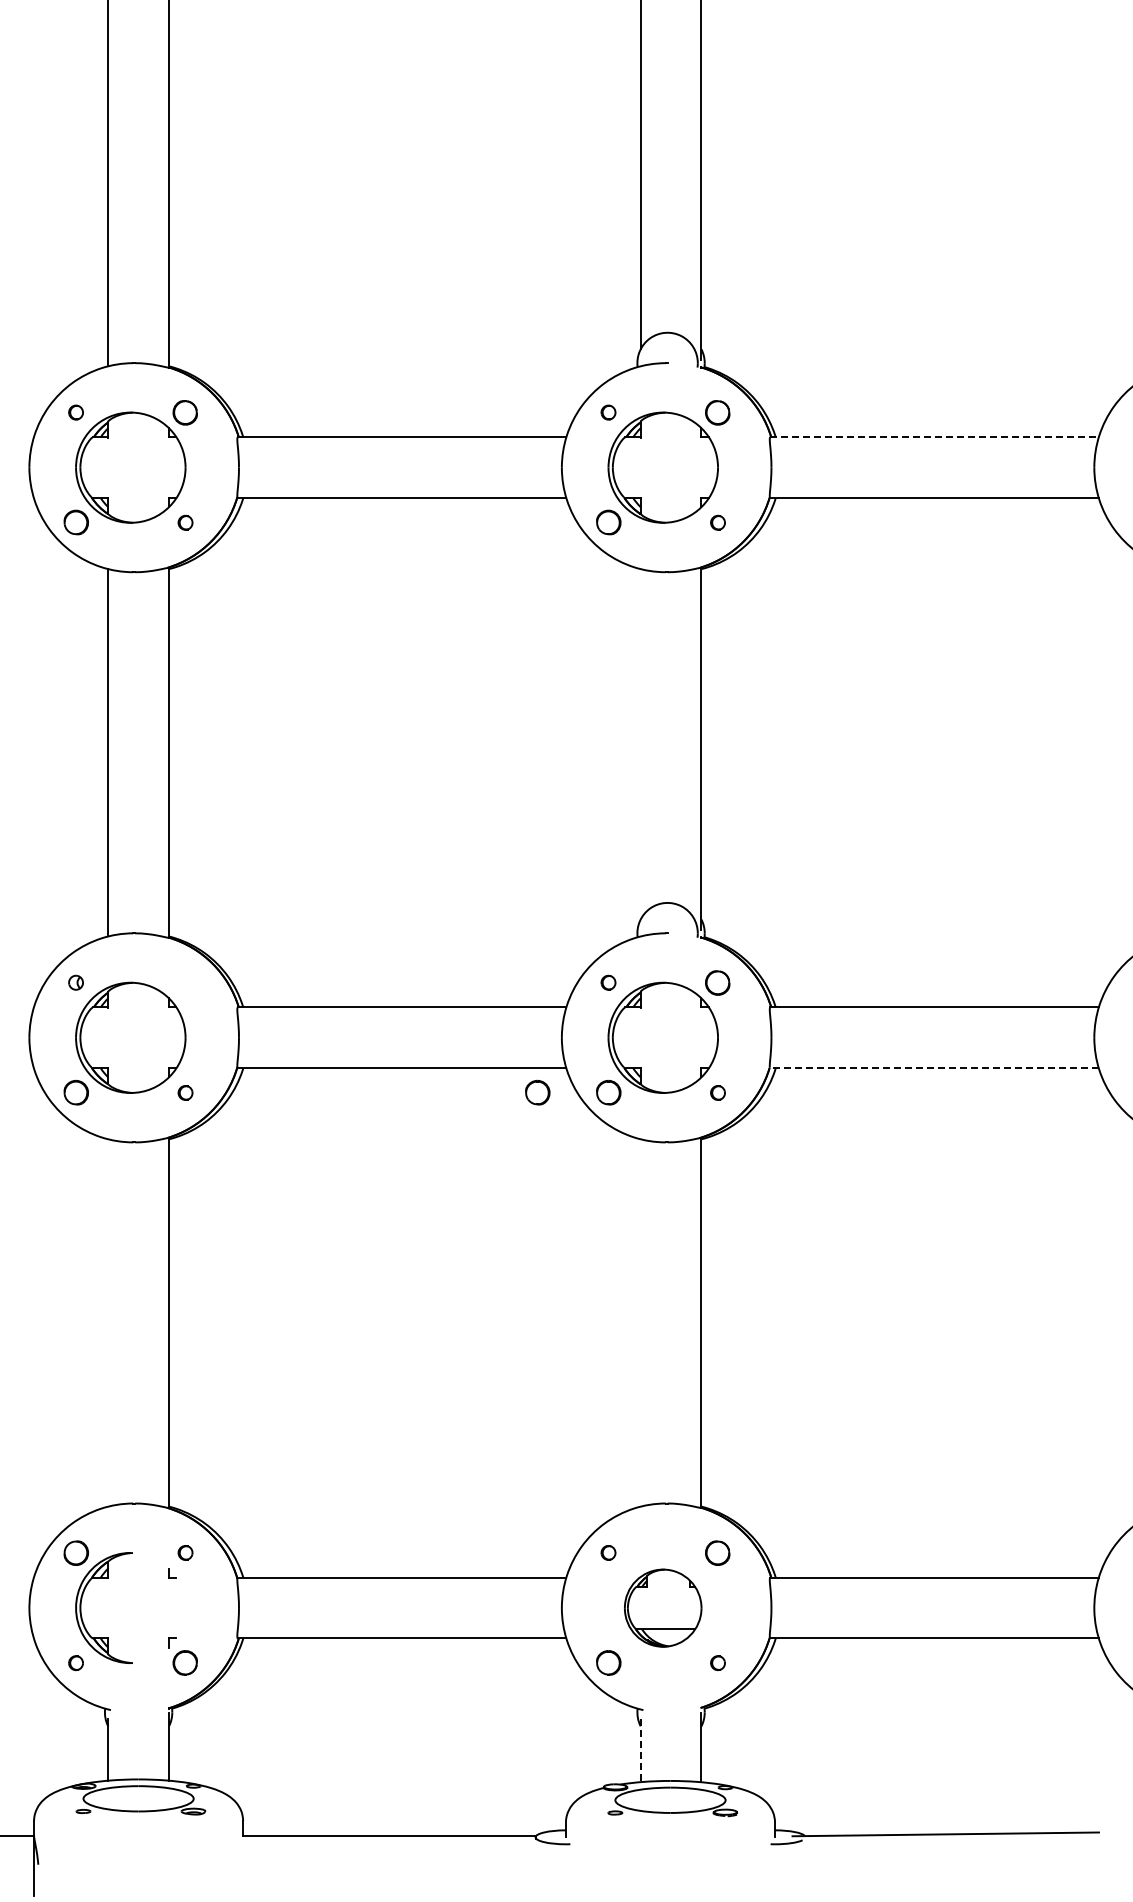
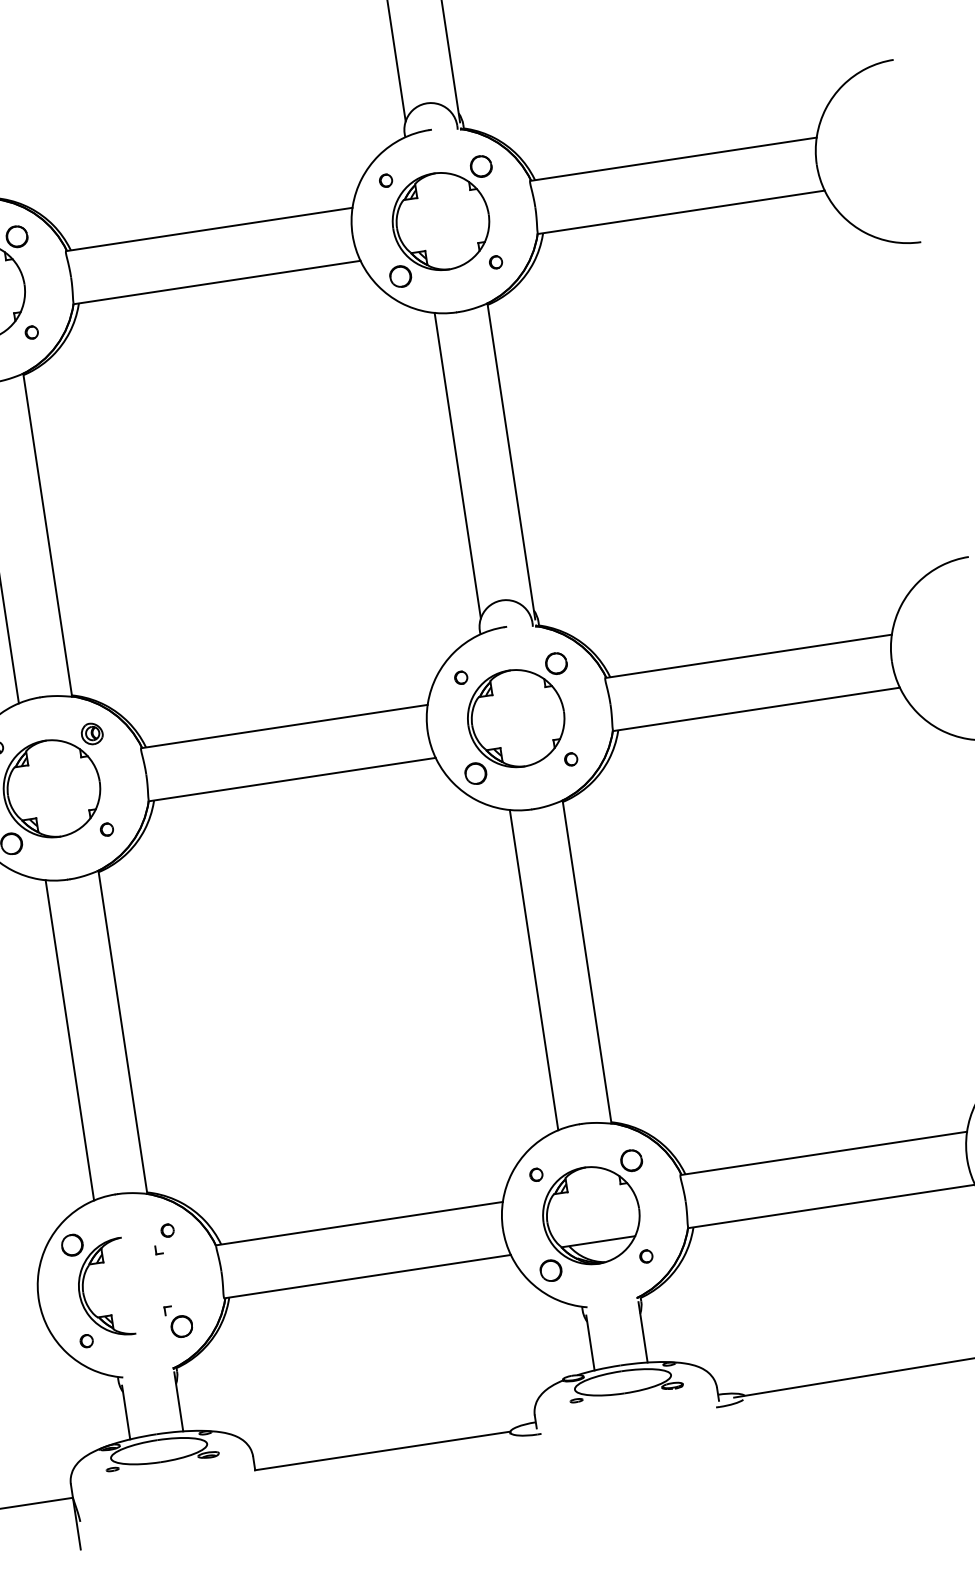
line: (935, 437) -> (674, 159), dashed -> solid
line: (640, 744) -> (457, 465), added
part: (184, 982) -> (91, 733), added
line: (934, 1068) -> (756, 709), dashed -> solid
part: (537, 1092) -> (413, 782), removed
line: (108, 1322) -> (70, 1039), added
line: (640, 1322) -> (533, 969), added
part: (662, 1608) -> (590, 1216), size x1.43
line: (640, 1751) -> (590, 1343), dashed -> solid

